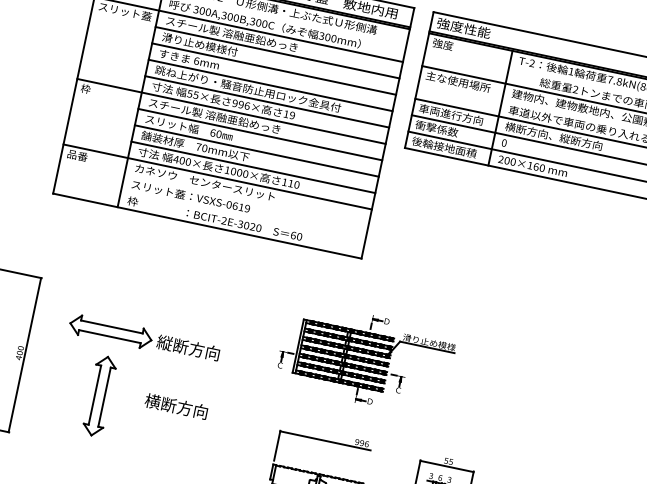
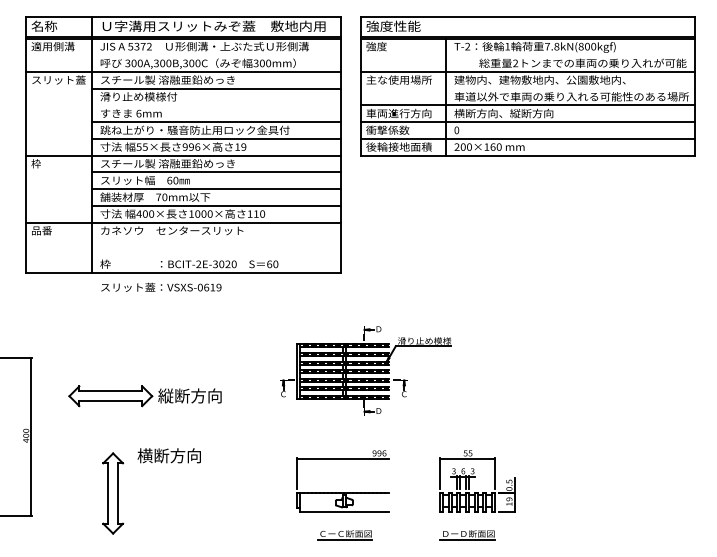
line: (273, 68) -> (215, 105), removed
text: (191, 195) -> (161, 286), moved
part: (100, 396) -> (113, 493), moved
text: (175, 406) -> (168, 455), moved

